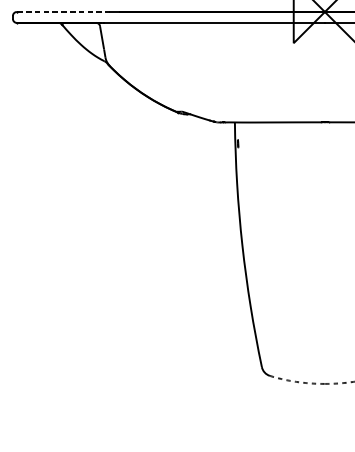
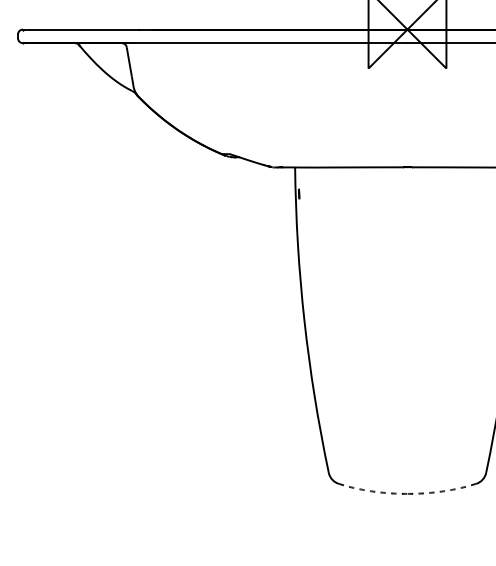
line: (63, 11) -> (81, 29), dashed -> solid

